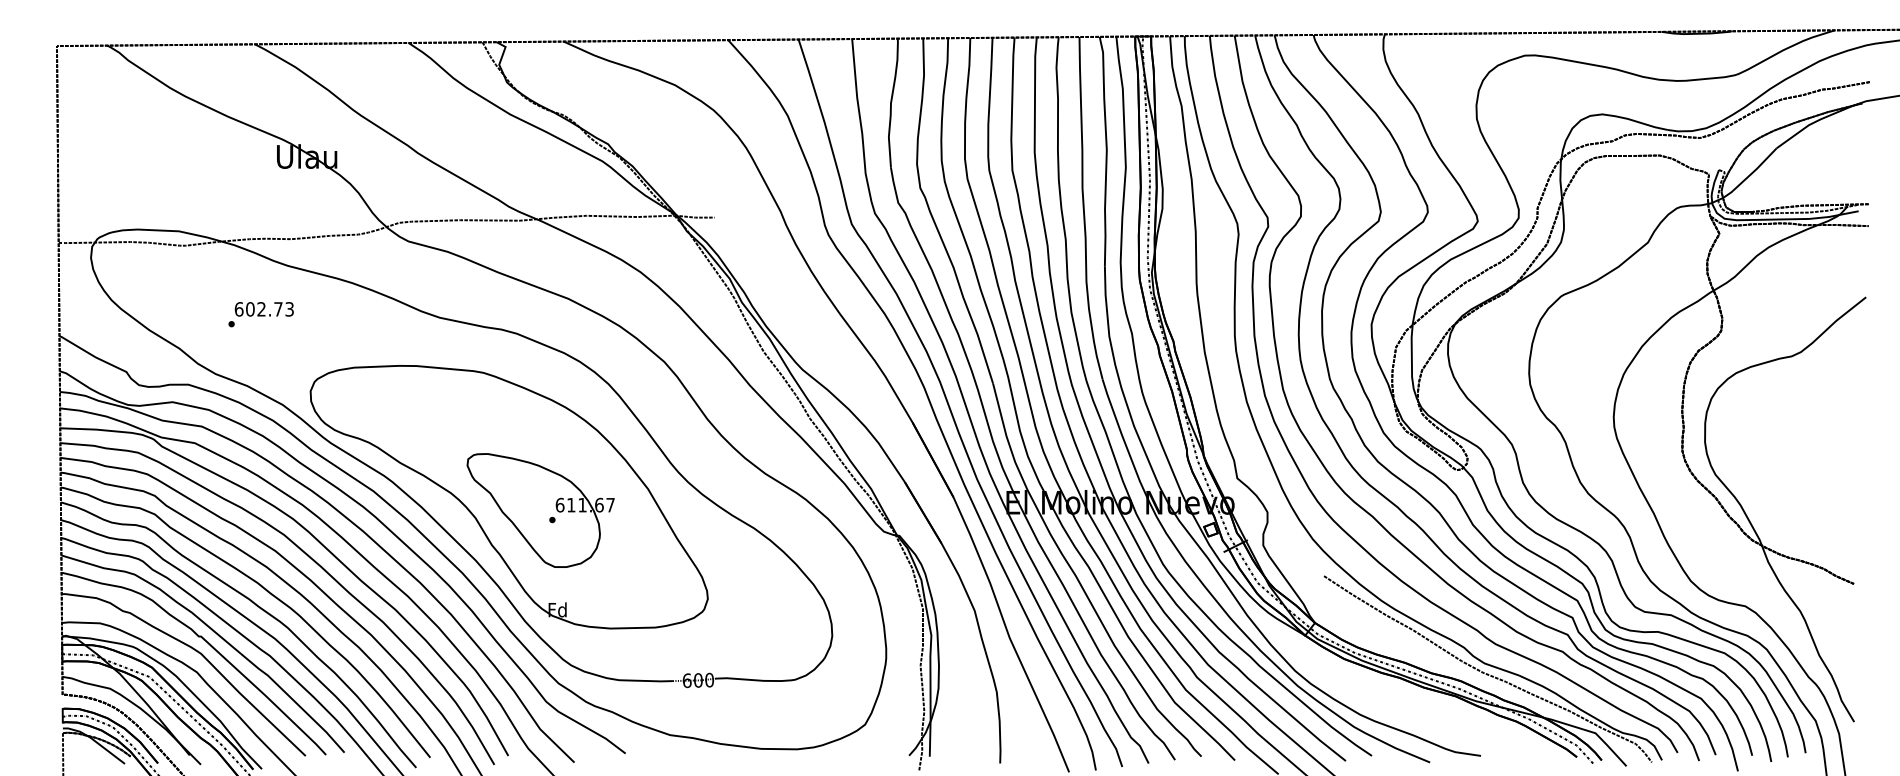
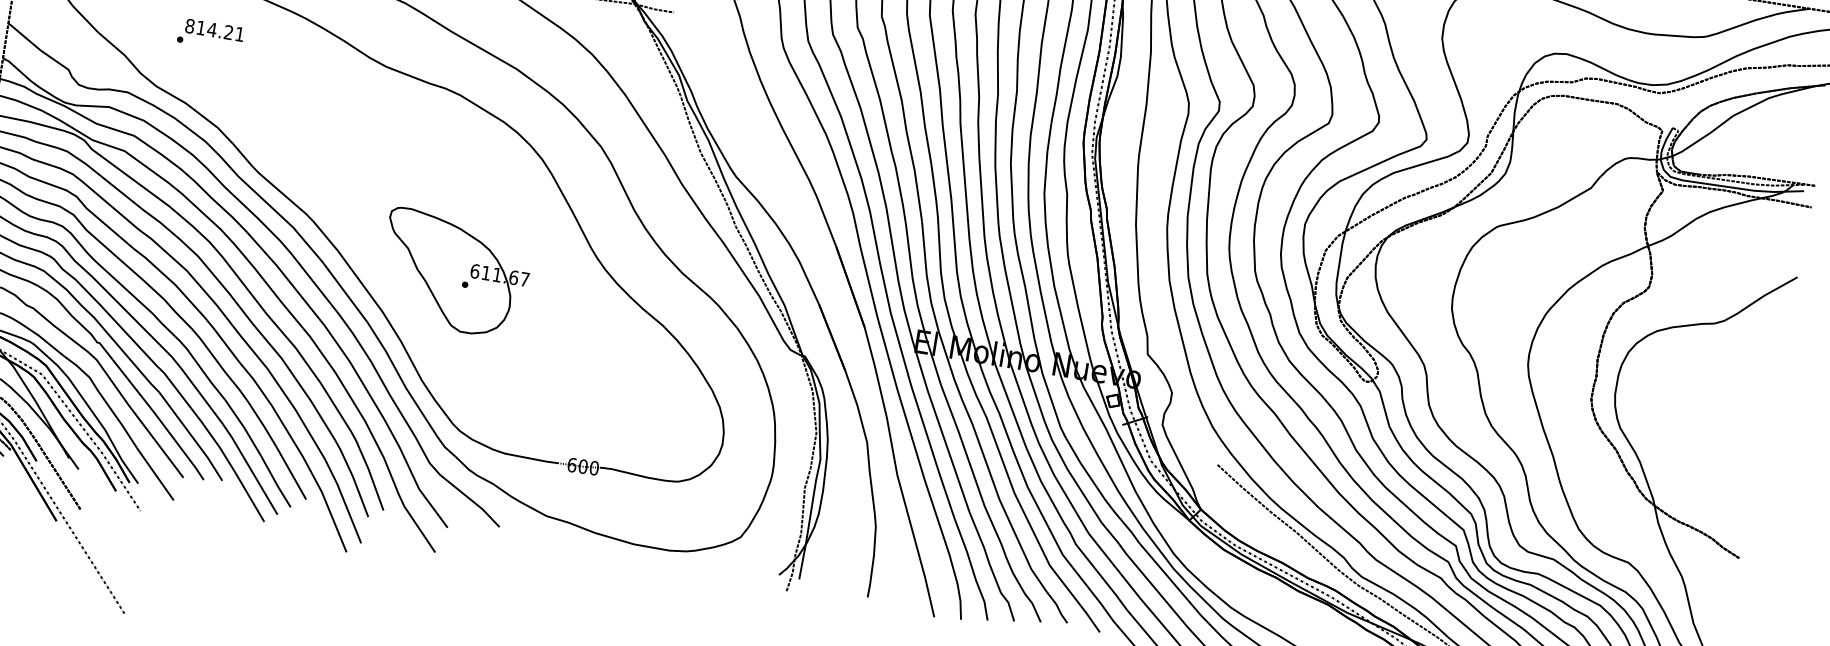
text: (263, 309) -> (214, 30), 602.73 -> 814.21
part: (508, 497) -> (425, 255), removed

